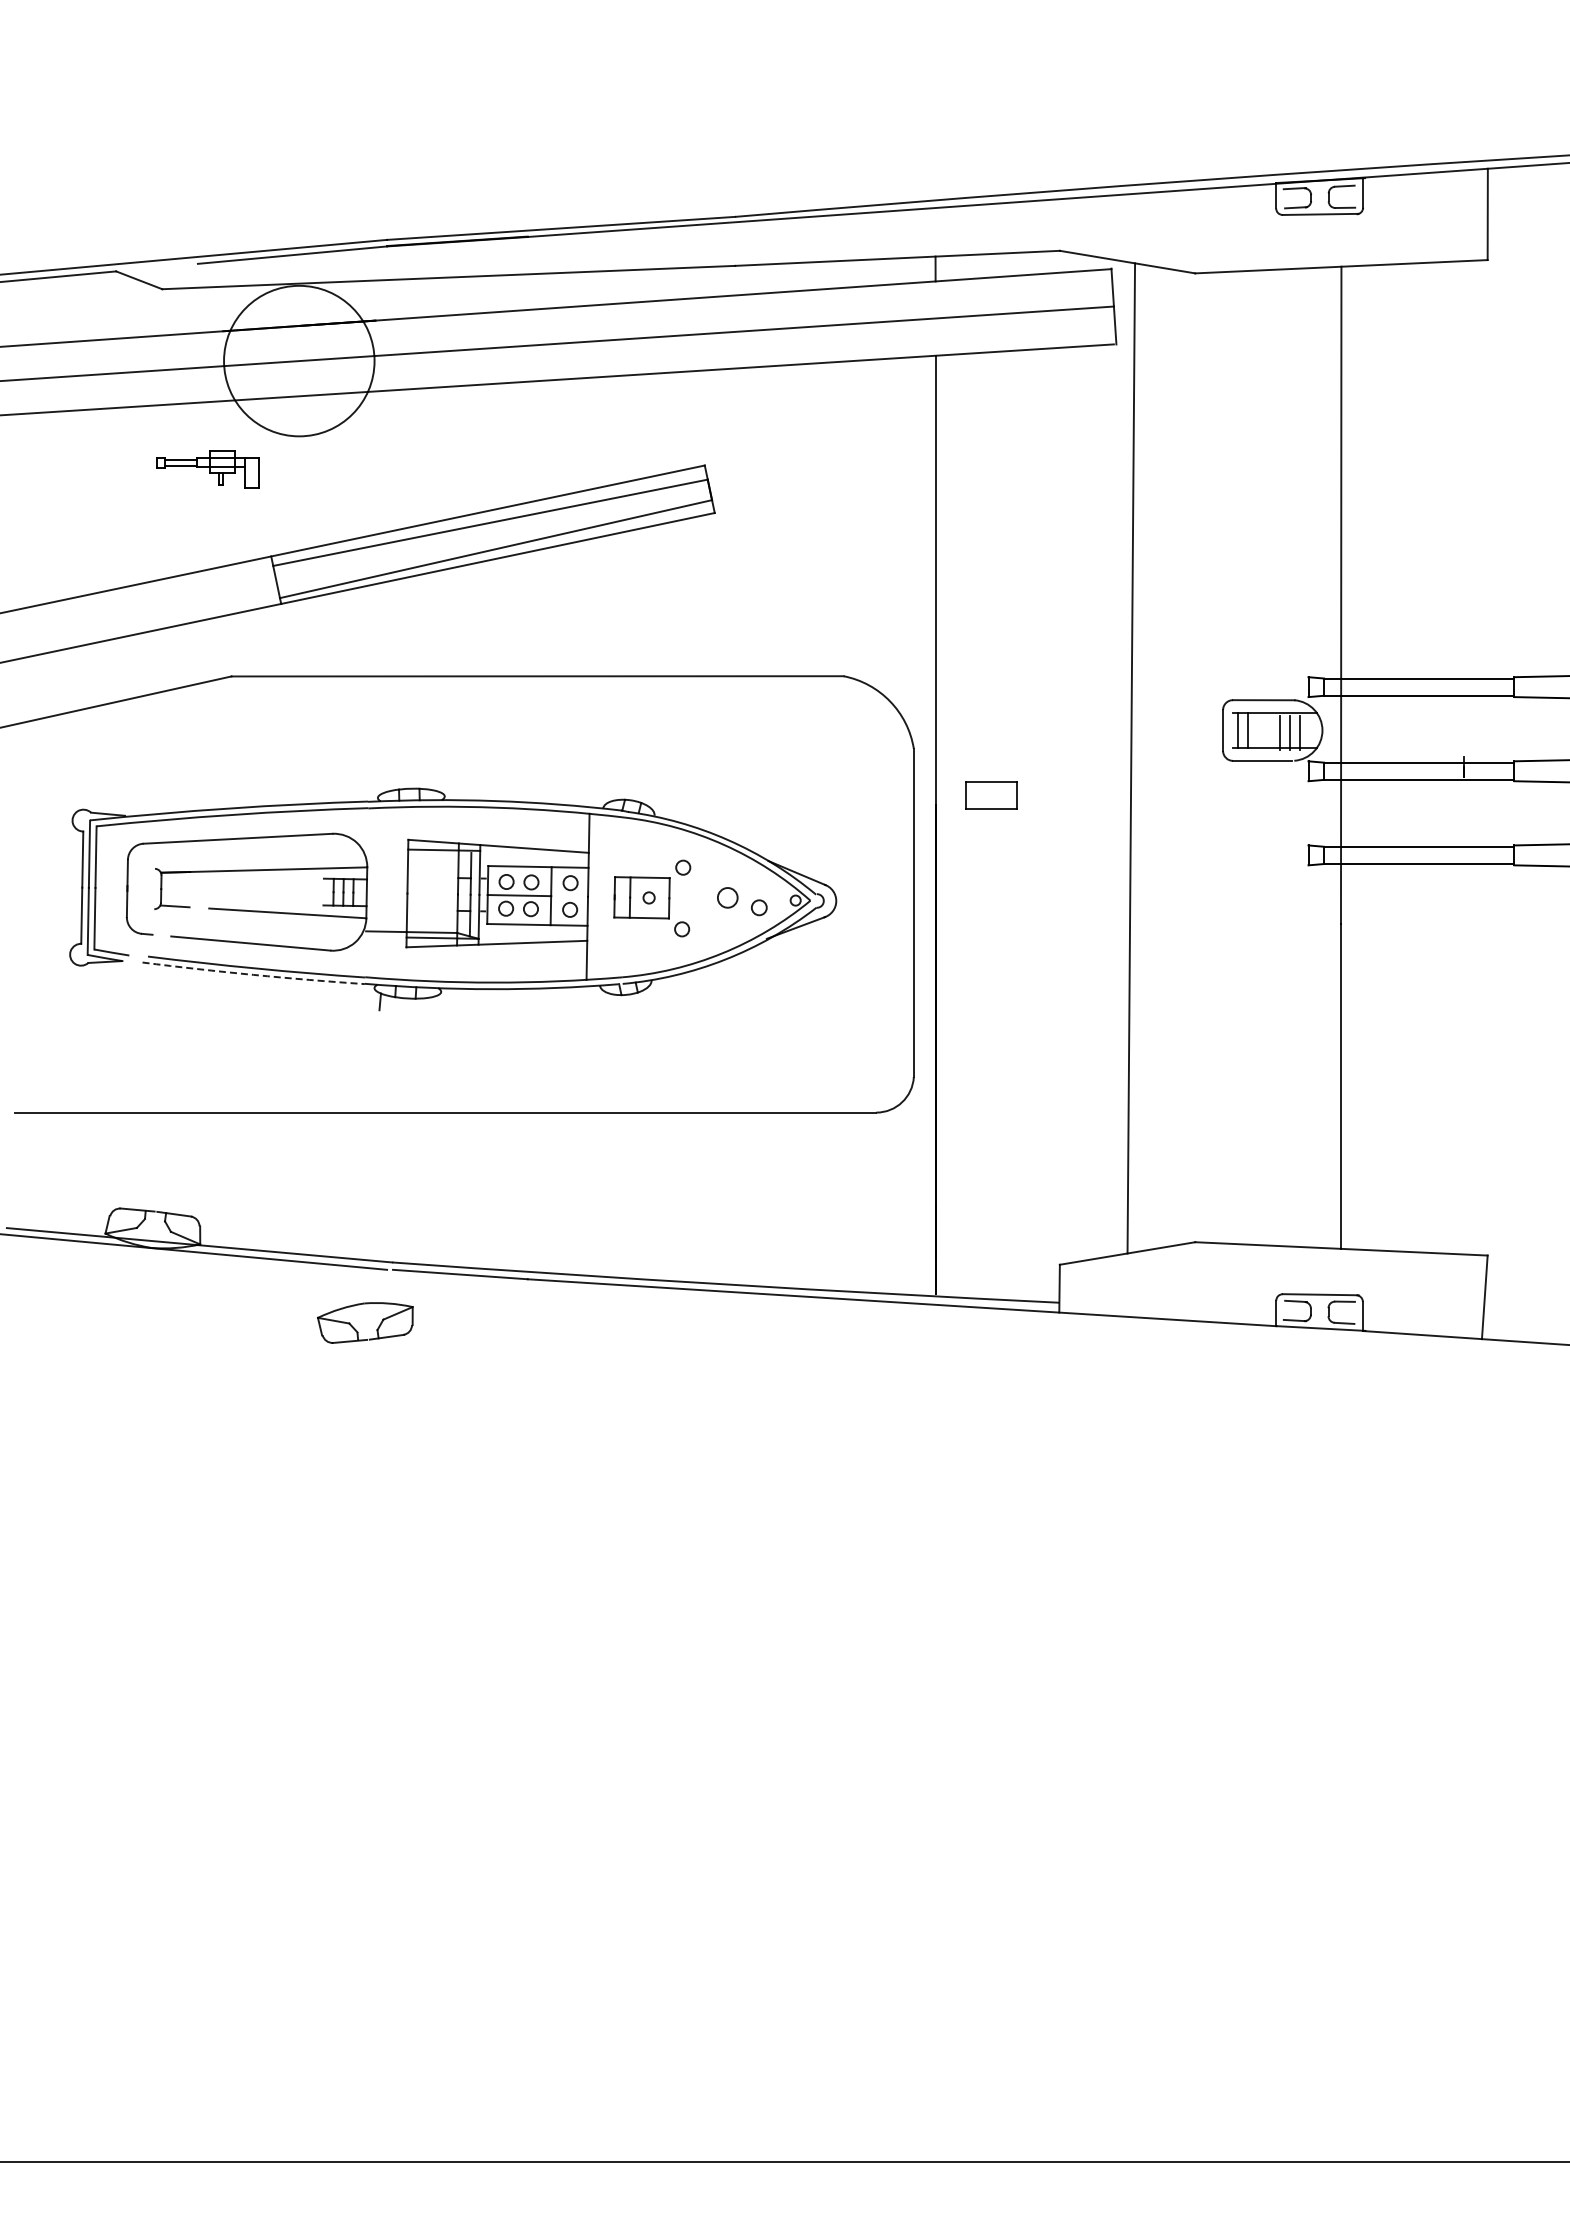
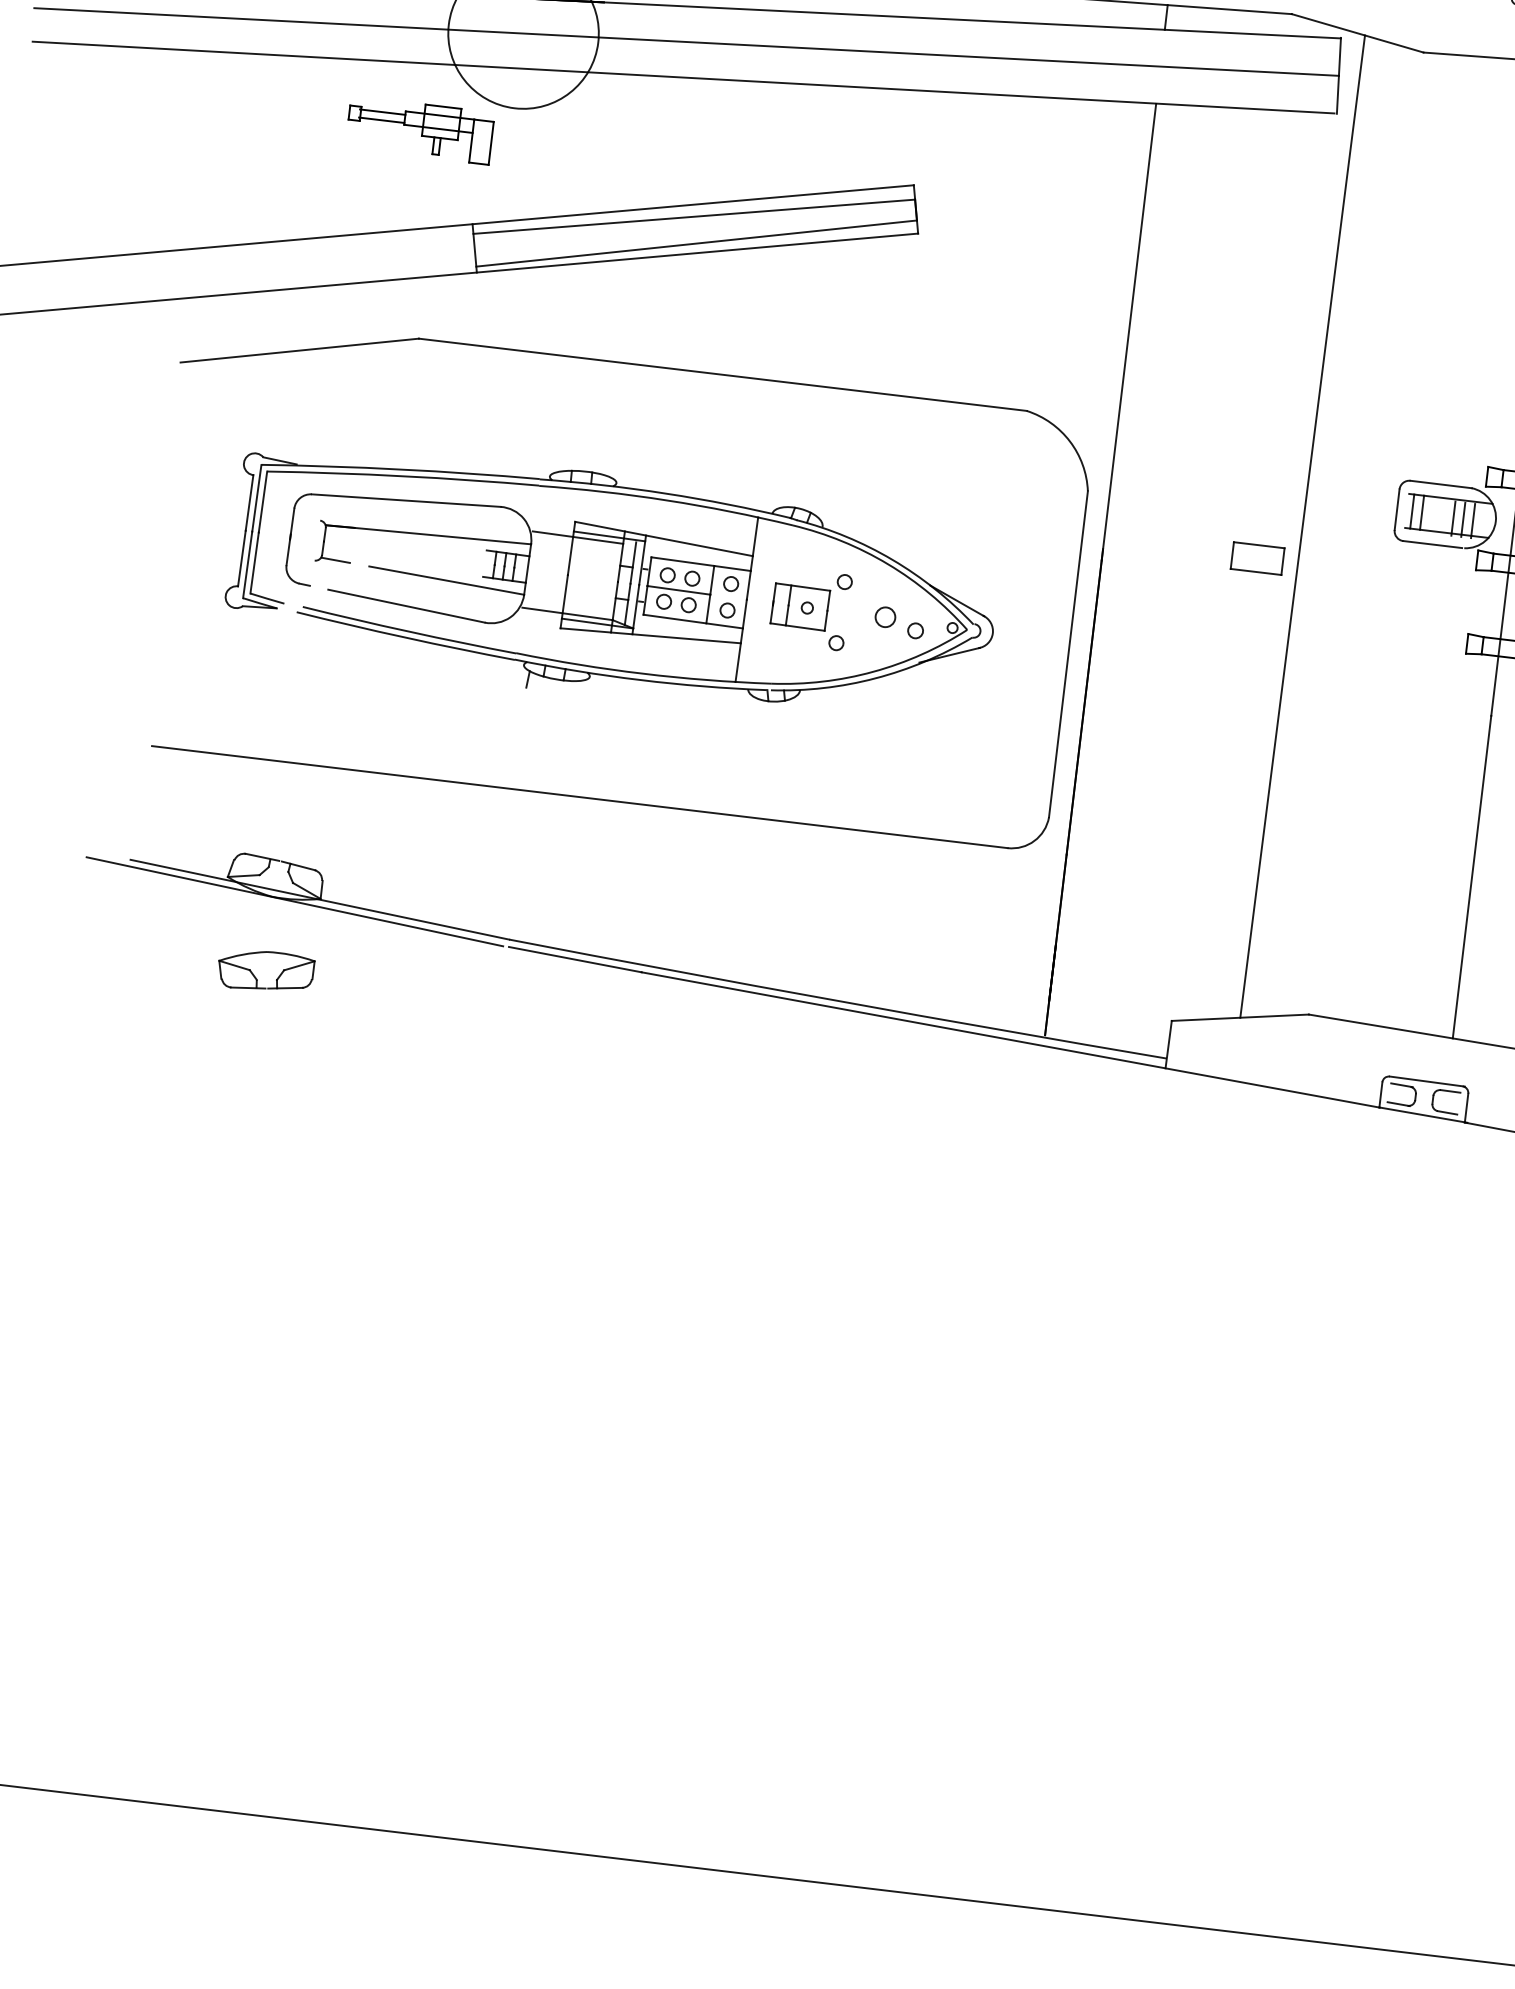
part: (207, 469) -> (419, 130), size x1.43
part: (991, 795) -> (1257, 558), moved
line: (412, 854) -> (577, 536), added
arc: (253, 974) -> (405, 637), dashed -> solid
part: (365, 1322) -> (265, 971), moved

